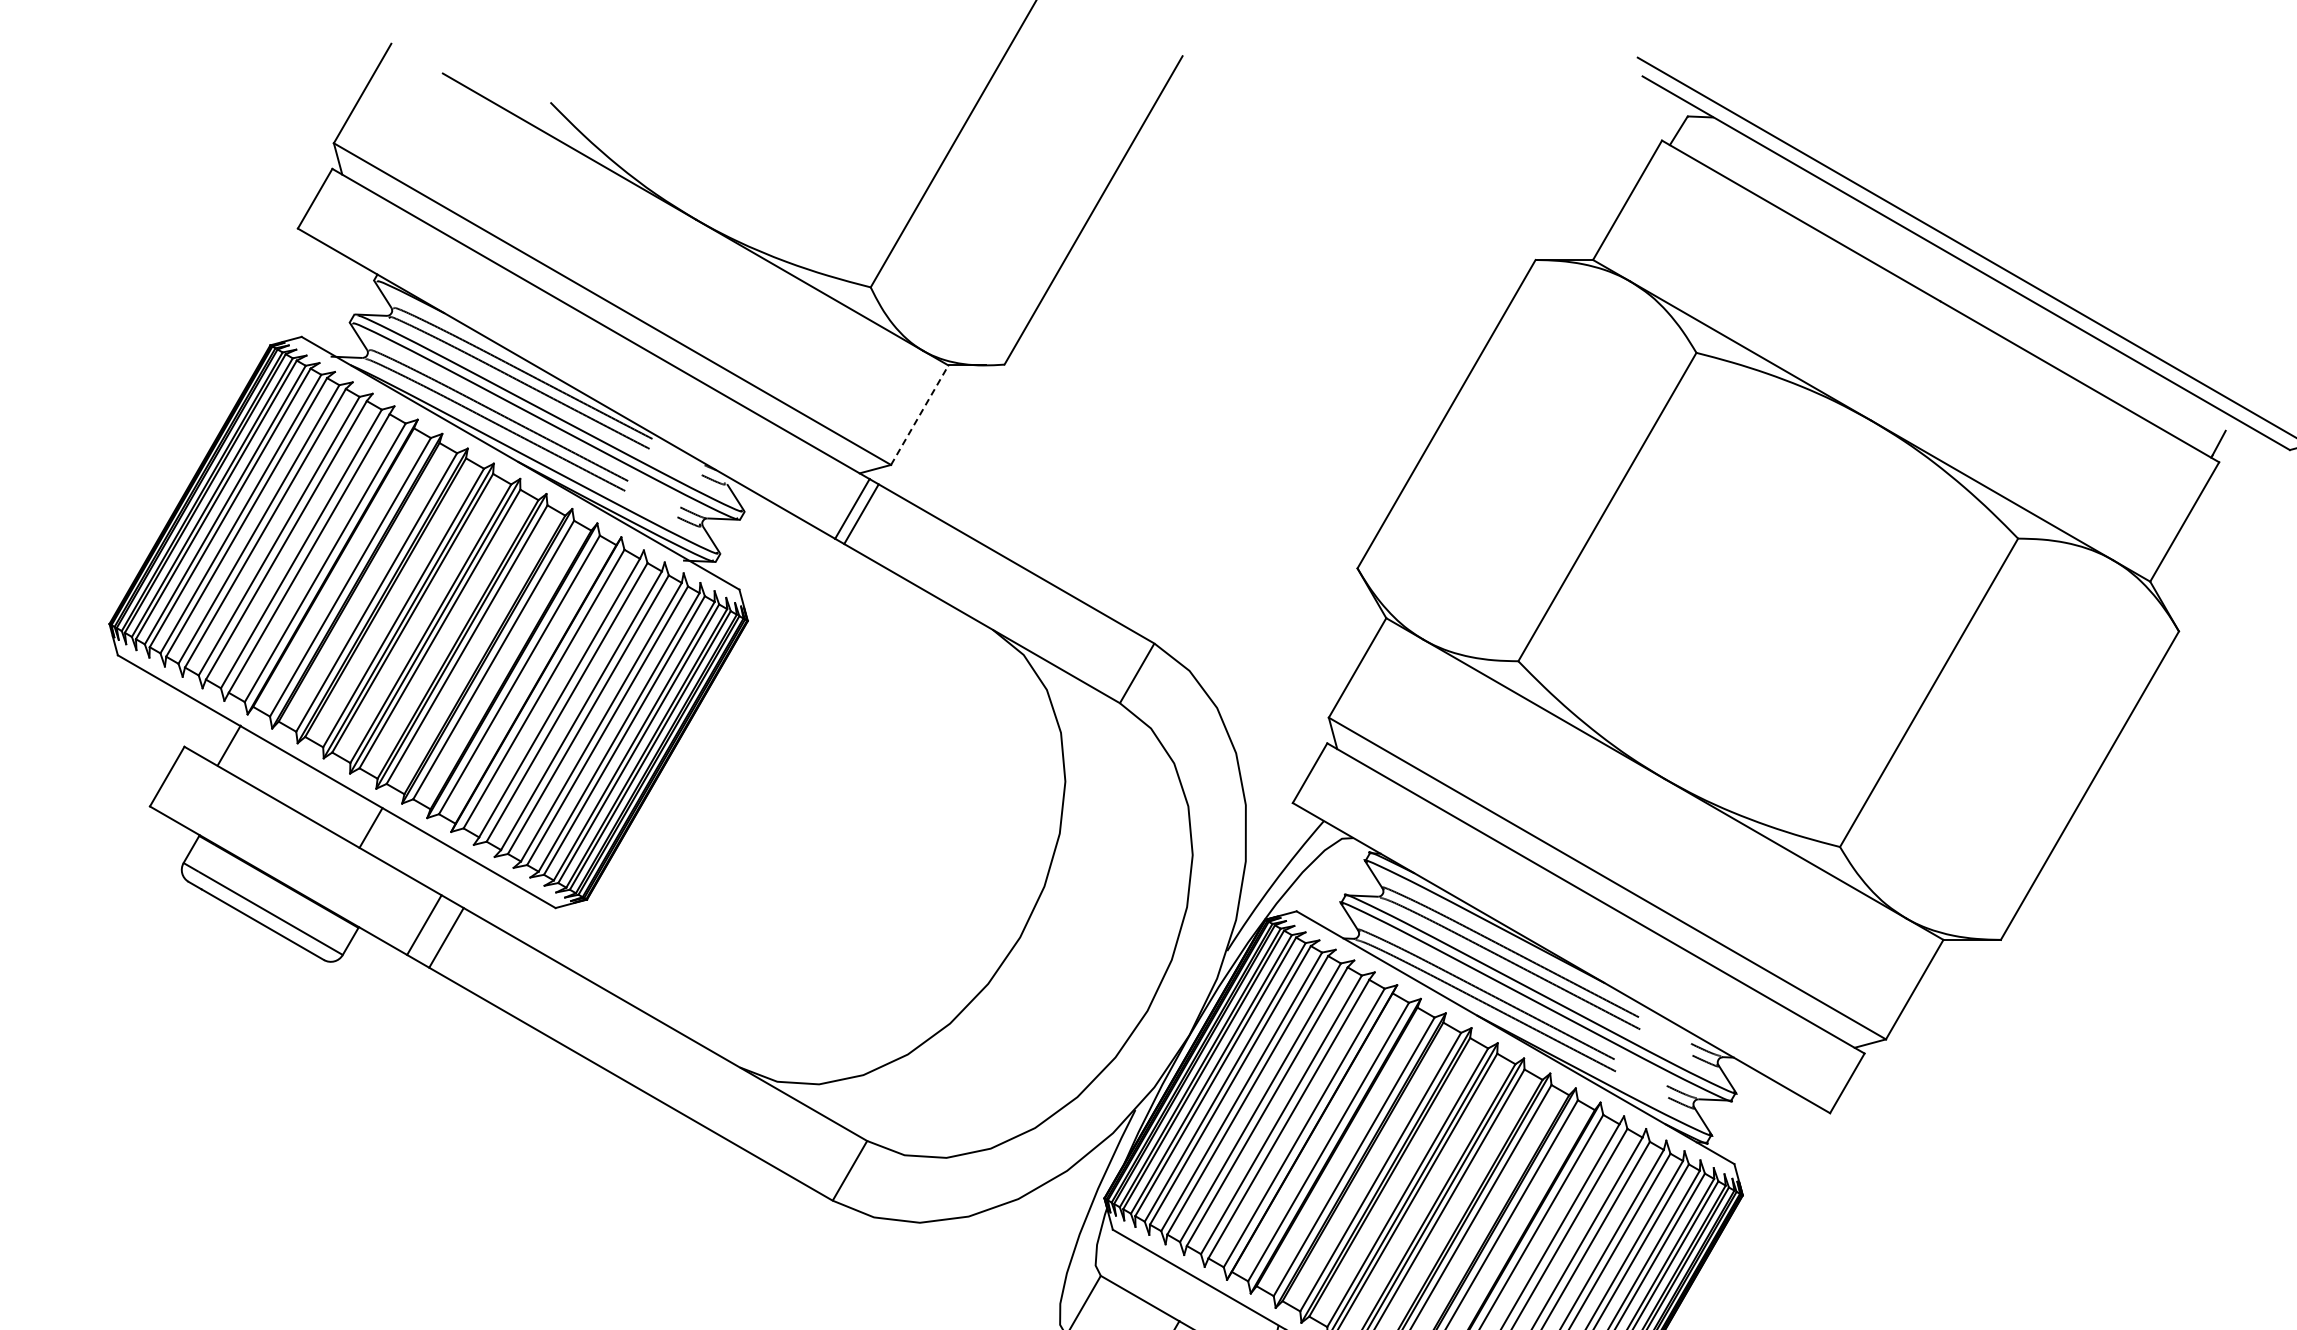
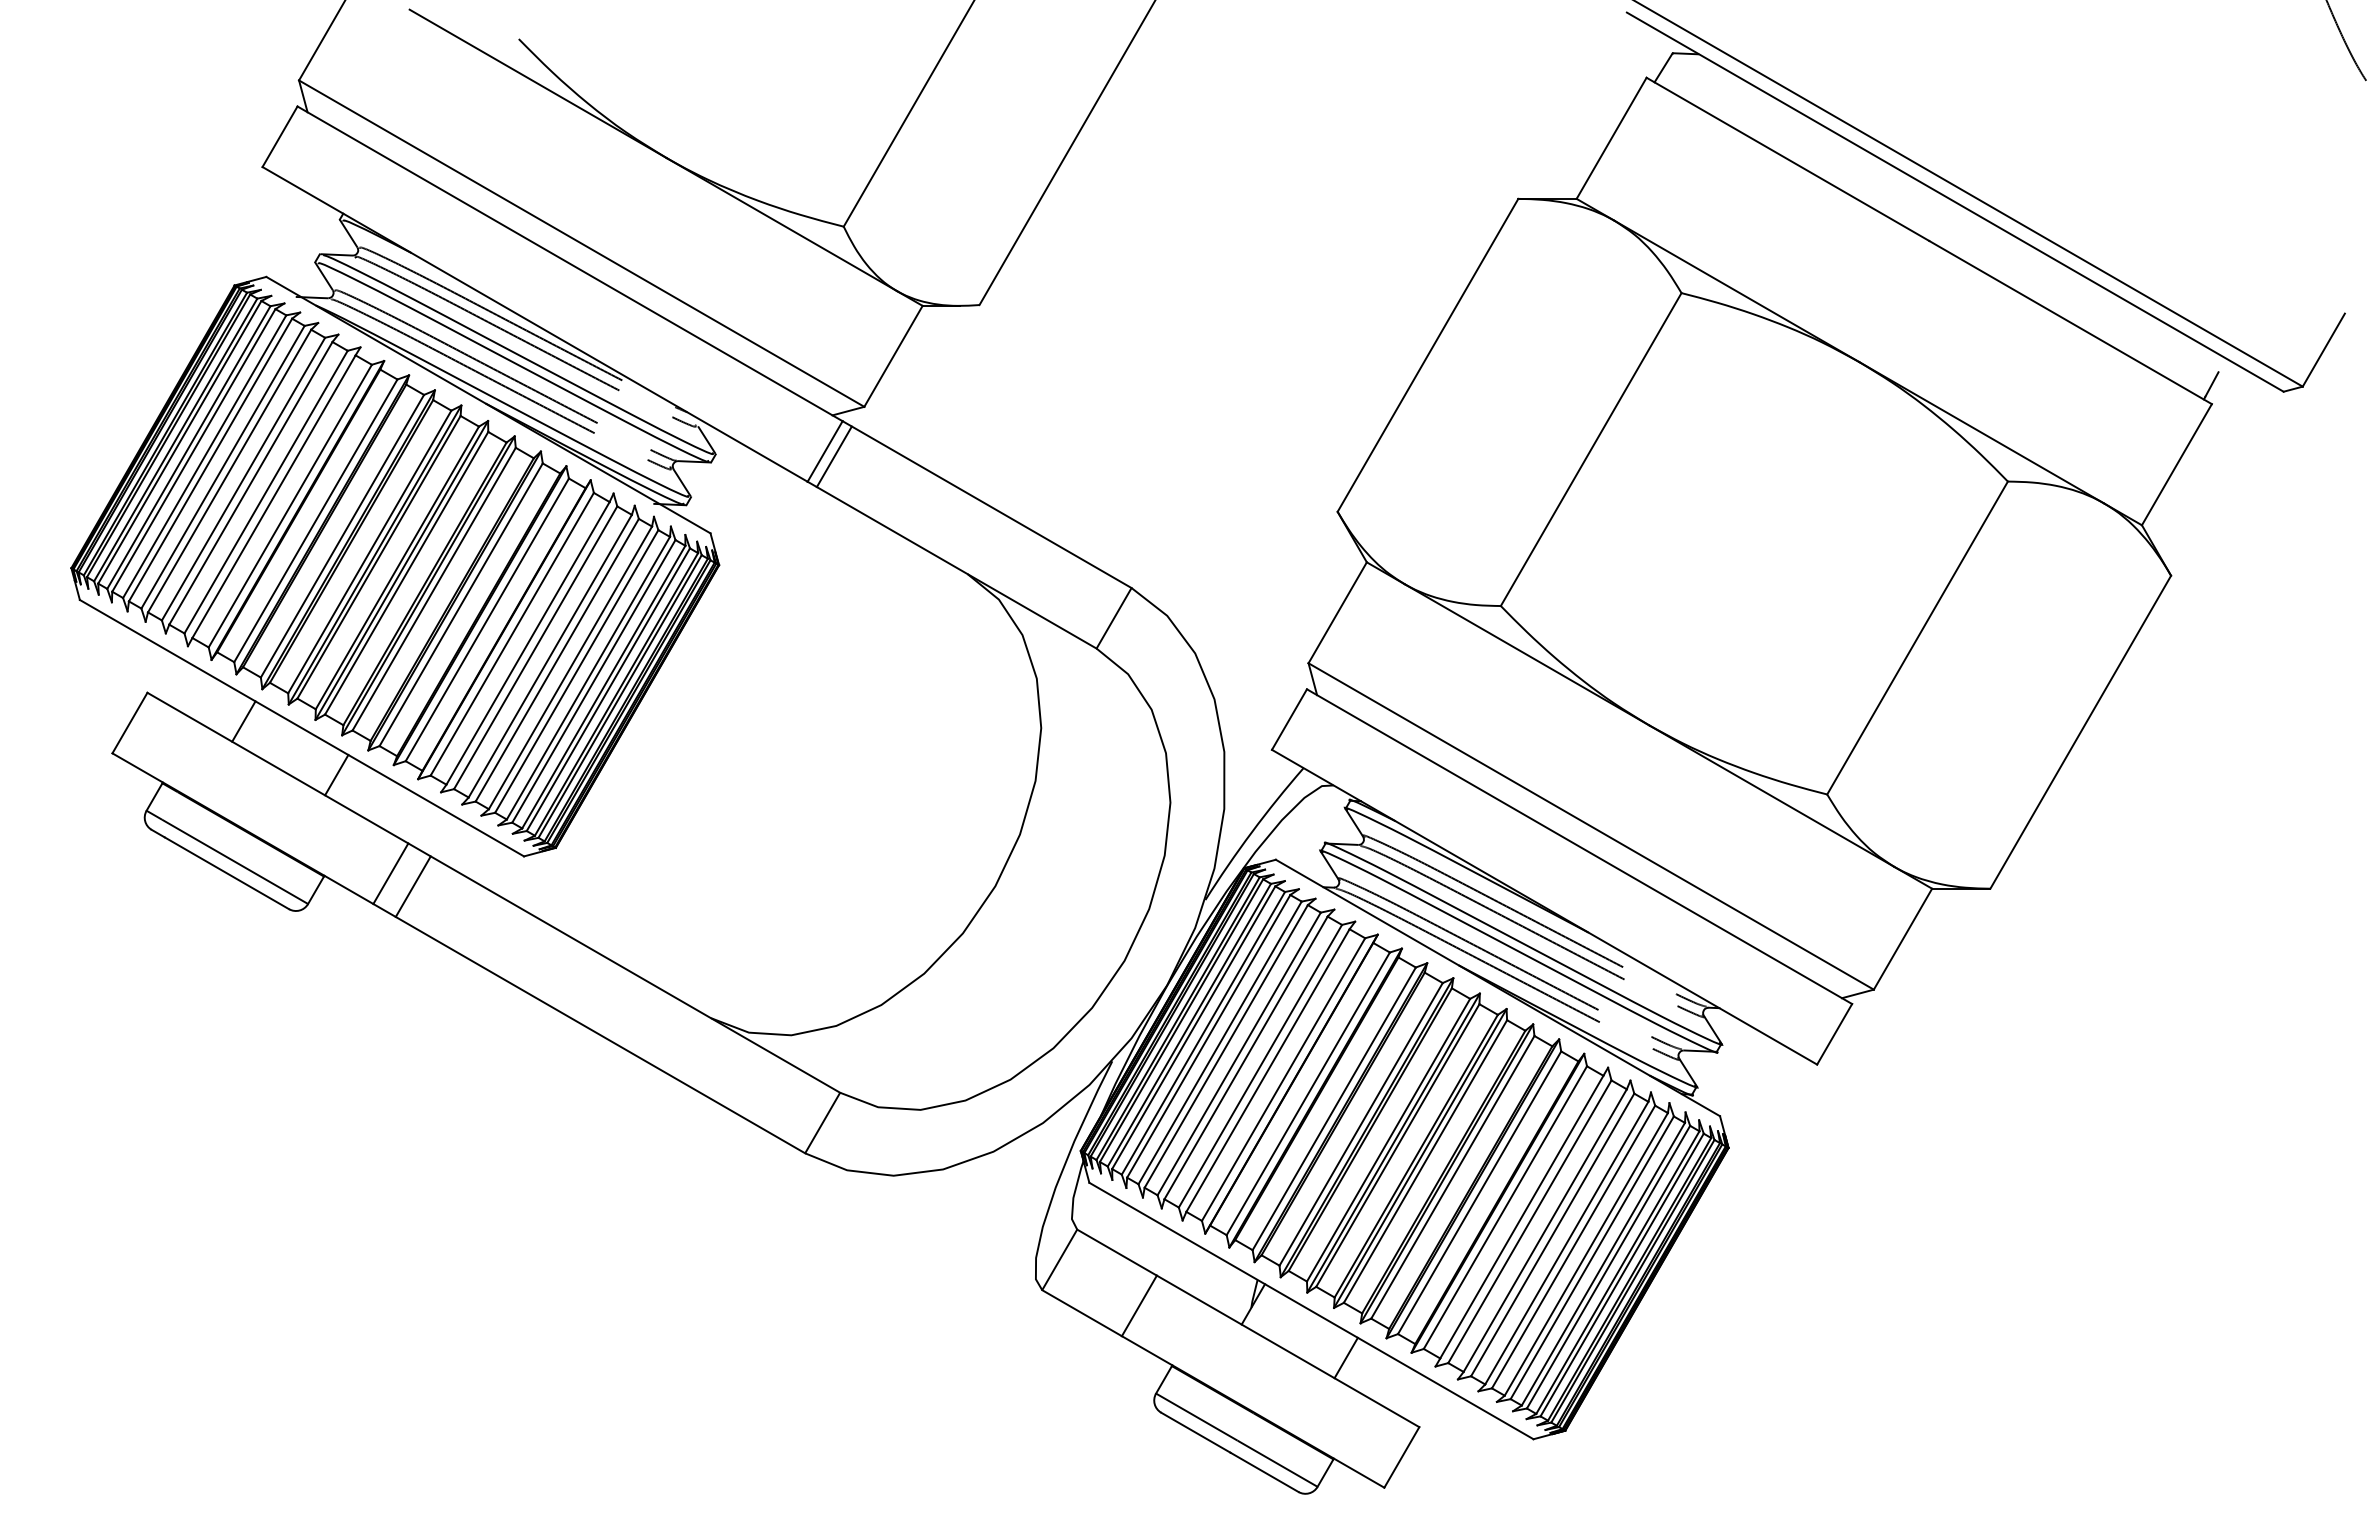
line: (919, 414) -> (893, 355), dashed -> solid
line: (228, 745) -> (243, 721), moved

